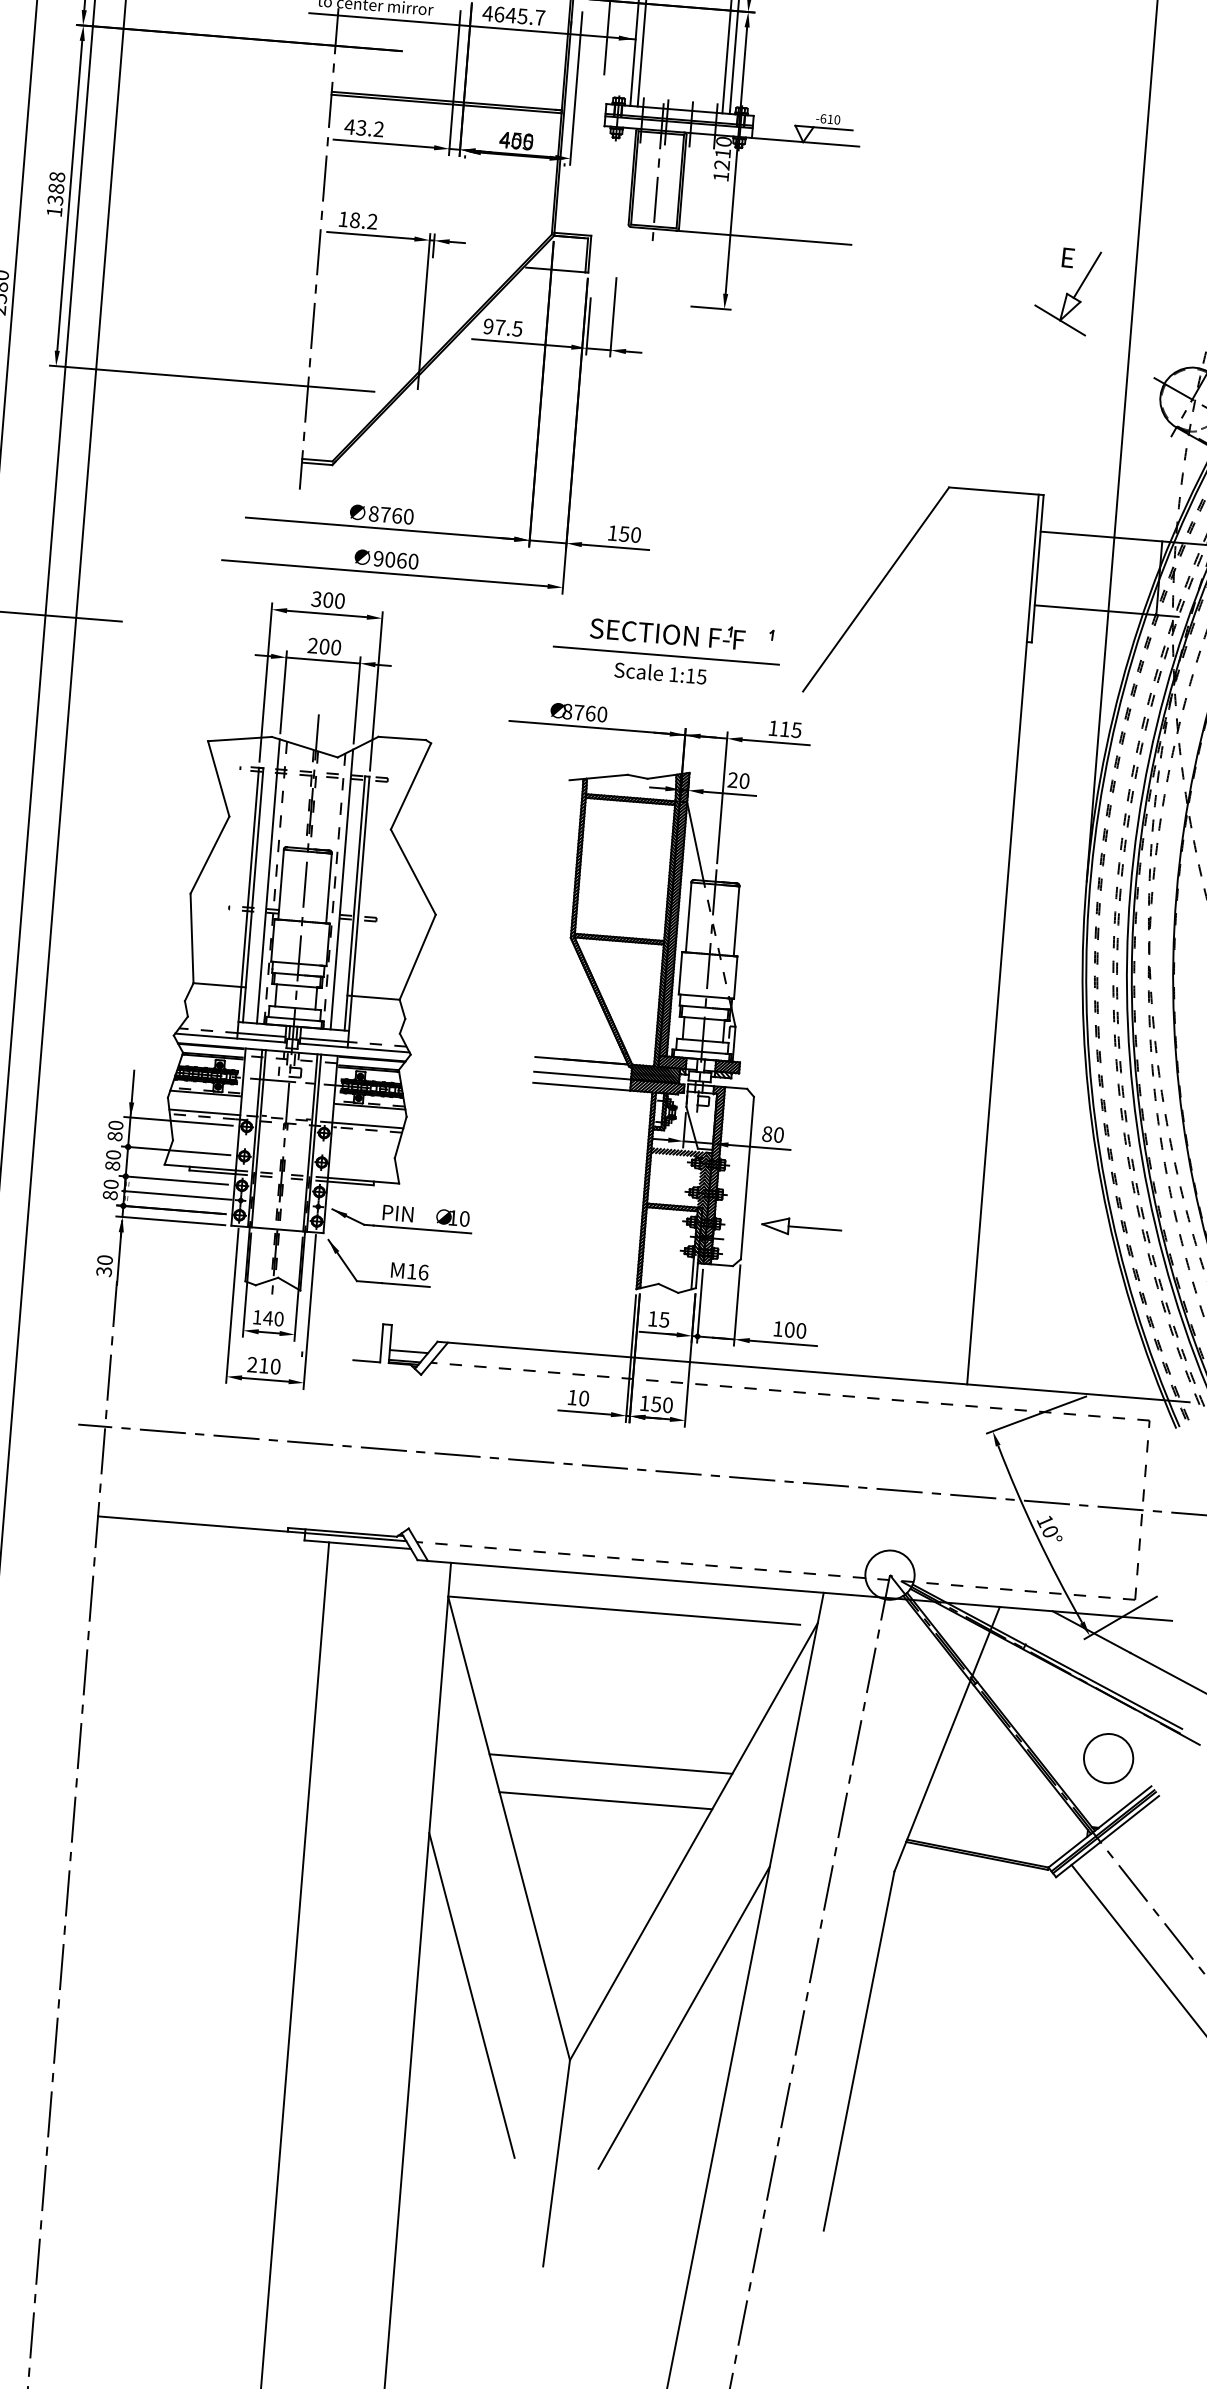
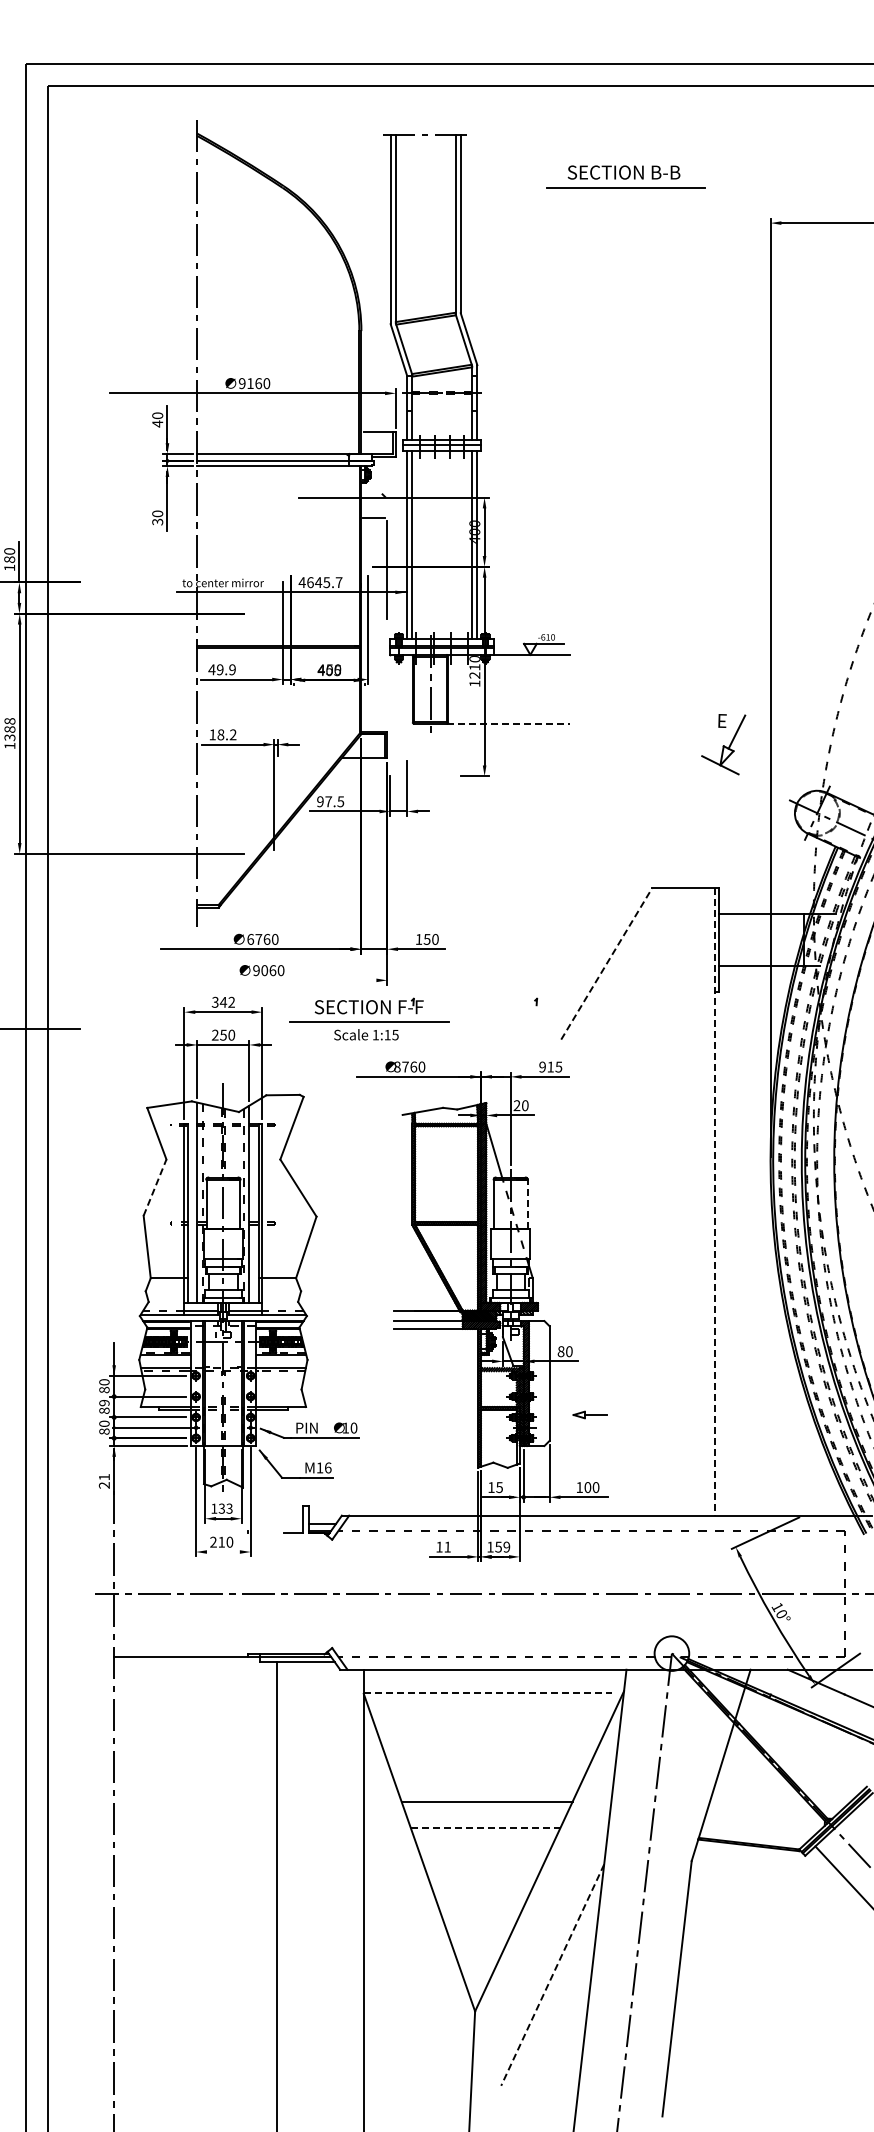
text: (369, 128) -> (225, 669), 43.2 -> 49.9
line: (764, 238) -> (508, 724), solid -> dashed
text: (373, 513) -> (250, 939), 8760 -> 6760
line: (384, 573) -> (261, 980), removed
line: (875, 588) -> (606, 963), solid -> dashed
text: (333, 599) -> (227, 1001), 300 -> 342
text: (324, 645) -> (223, 1034), 200 -> 250
part: (666, 650) -> (369, 1018), moved
text: (773, 727) -> (542, 1066), 115 -> 915
line: (210, 854) -> (155, 1187), solid -> dashed
line: (736, 921) -> (527, 1204), solid -> dashed
line: (1003, 940) -> (715, 1202), solid -> dashed
text: (113, 1155) -> (104, 1403), 80 -> 89
part: (800, 1226) -> (589, 1414), size x0.6
text: (103, 1264) -> (103, 1480), 30 -> 21
text: (273, 1318) -> (225, 1508), 140 -> 133
line: (264, 1380) -> (222, 1552), removed
text: (583, 1397) -> (447, 1546), 10 -> 11
text: (667, 1404) -> (506, 1546), 150 -> 159
line: (623, 1610) -> (487, 1693), solid -> dashed
circle: (1108, 1758) -> (835, 1769), removed
line: (605, 1800) -> (485, 1827), solid -> dashed
line: (471, 1995) -> (402, 1971), removed
line: (683, 2018) -> (552, 1975), solid -> dashed

